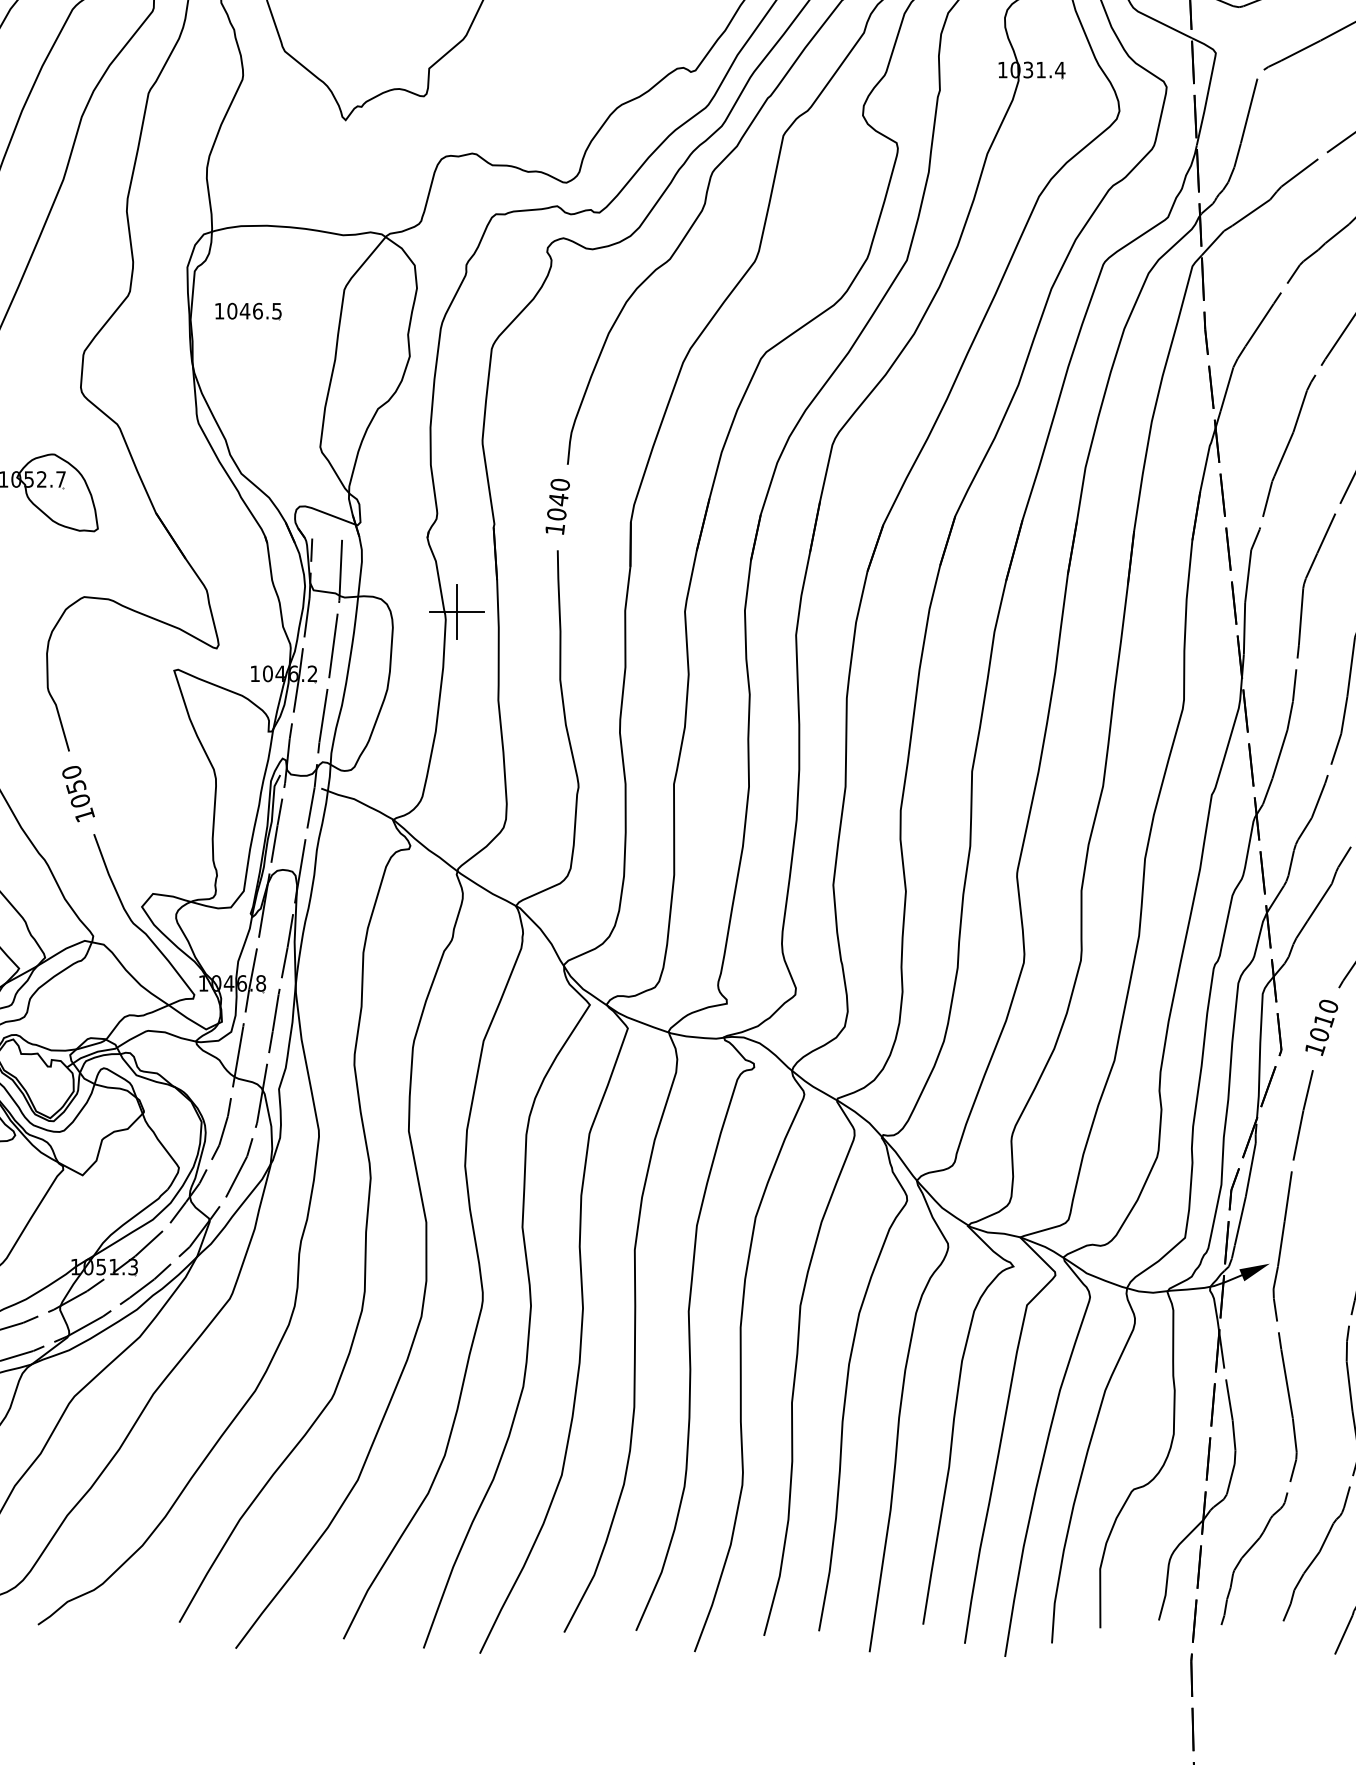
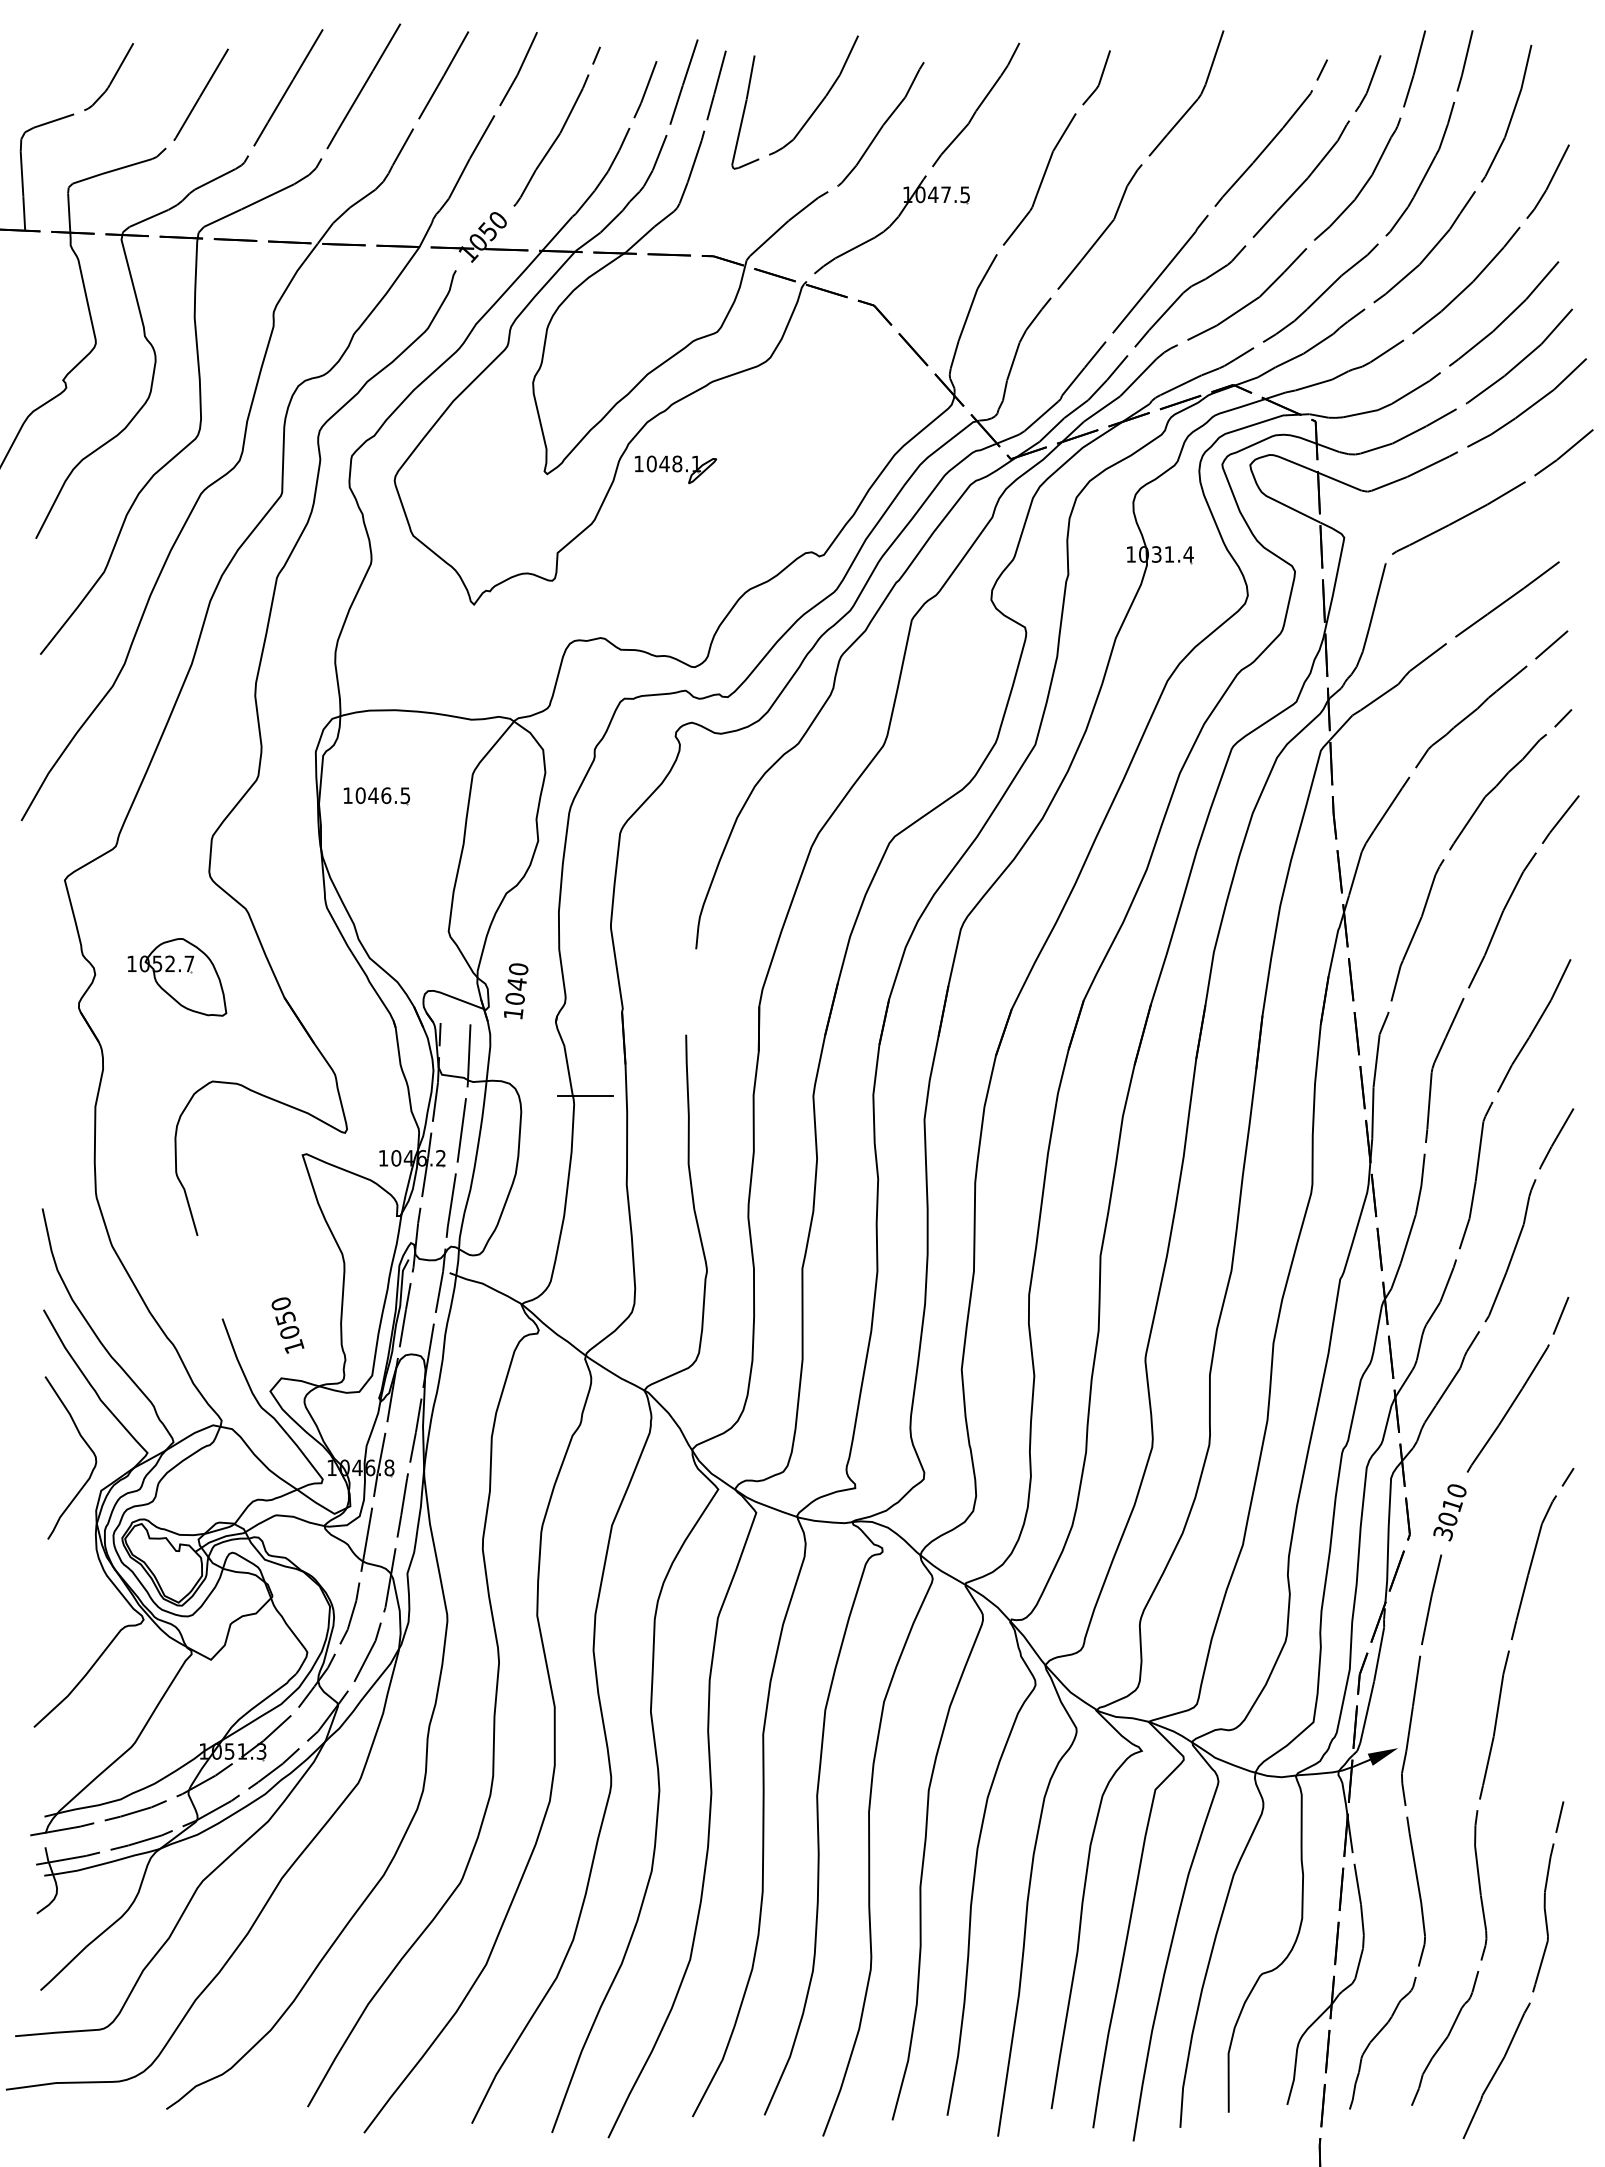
text: (558, 507) -> (516, 991), moved
line: (457, 612) -> (585, 1096), removed
text: (78, 794) -> (287, 1325), moved
text: (1315, 1049) -> (1443, 1533), 1010 -> 3010

